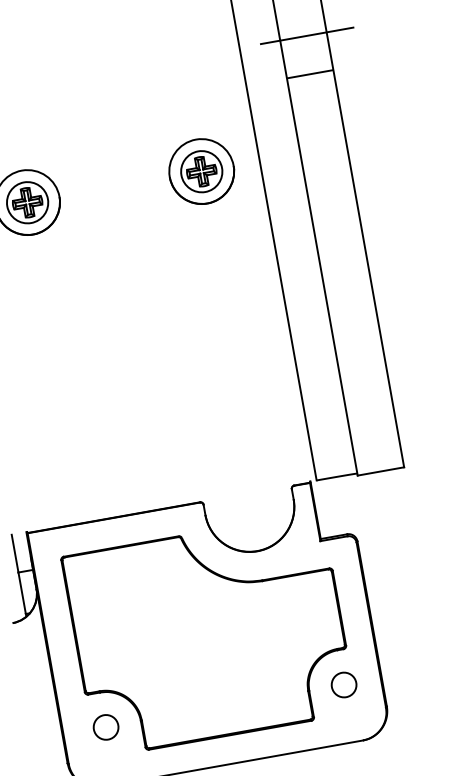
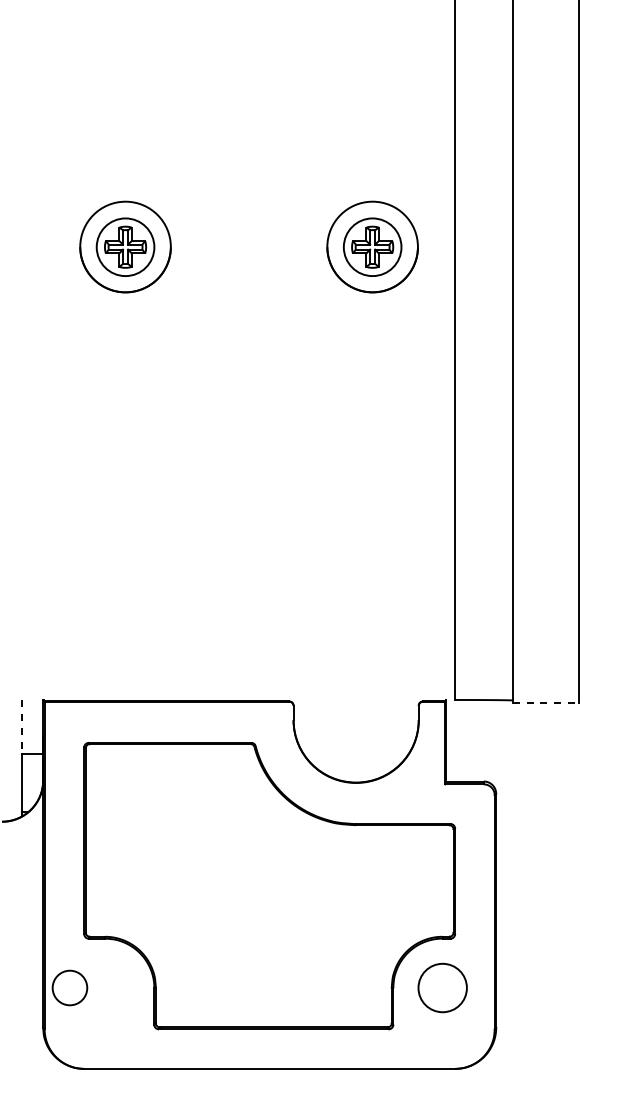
line: (306, 36) -> (550, 86), removed
line: (310, 74) -> (545, 139), removed
line: (380, 471) -> (545, 703), solid -> dashed
line: (15, 553) -> (22, 726), solid -> dashed
part: (343, 684) -> (442, 987), size x1.4
part: (105, 727) -> (69, 987), moved

